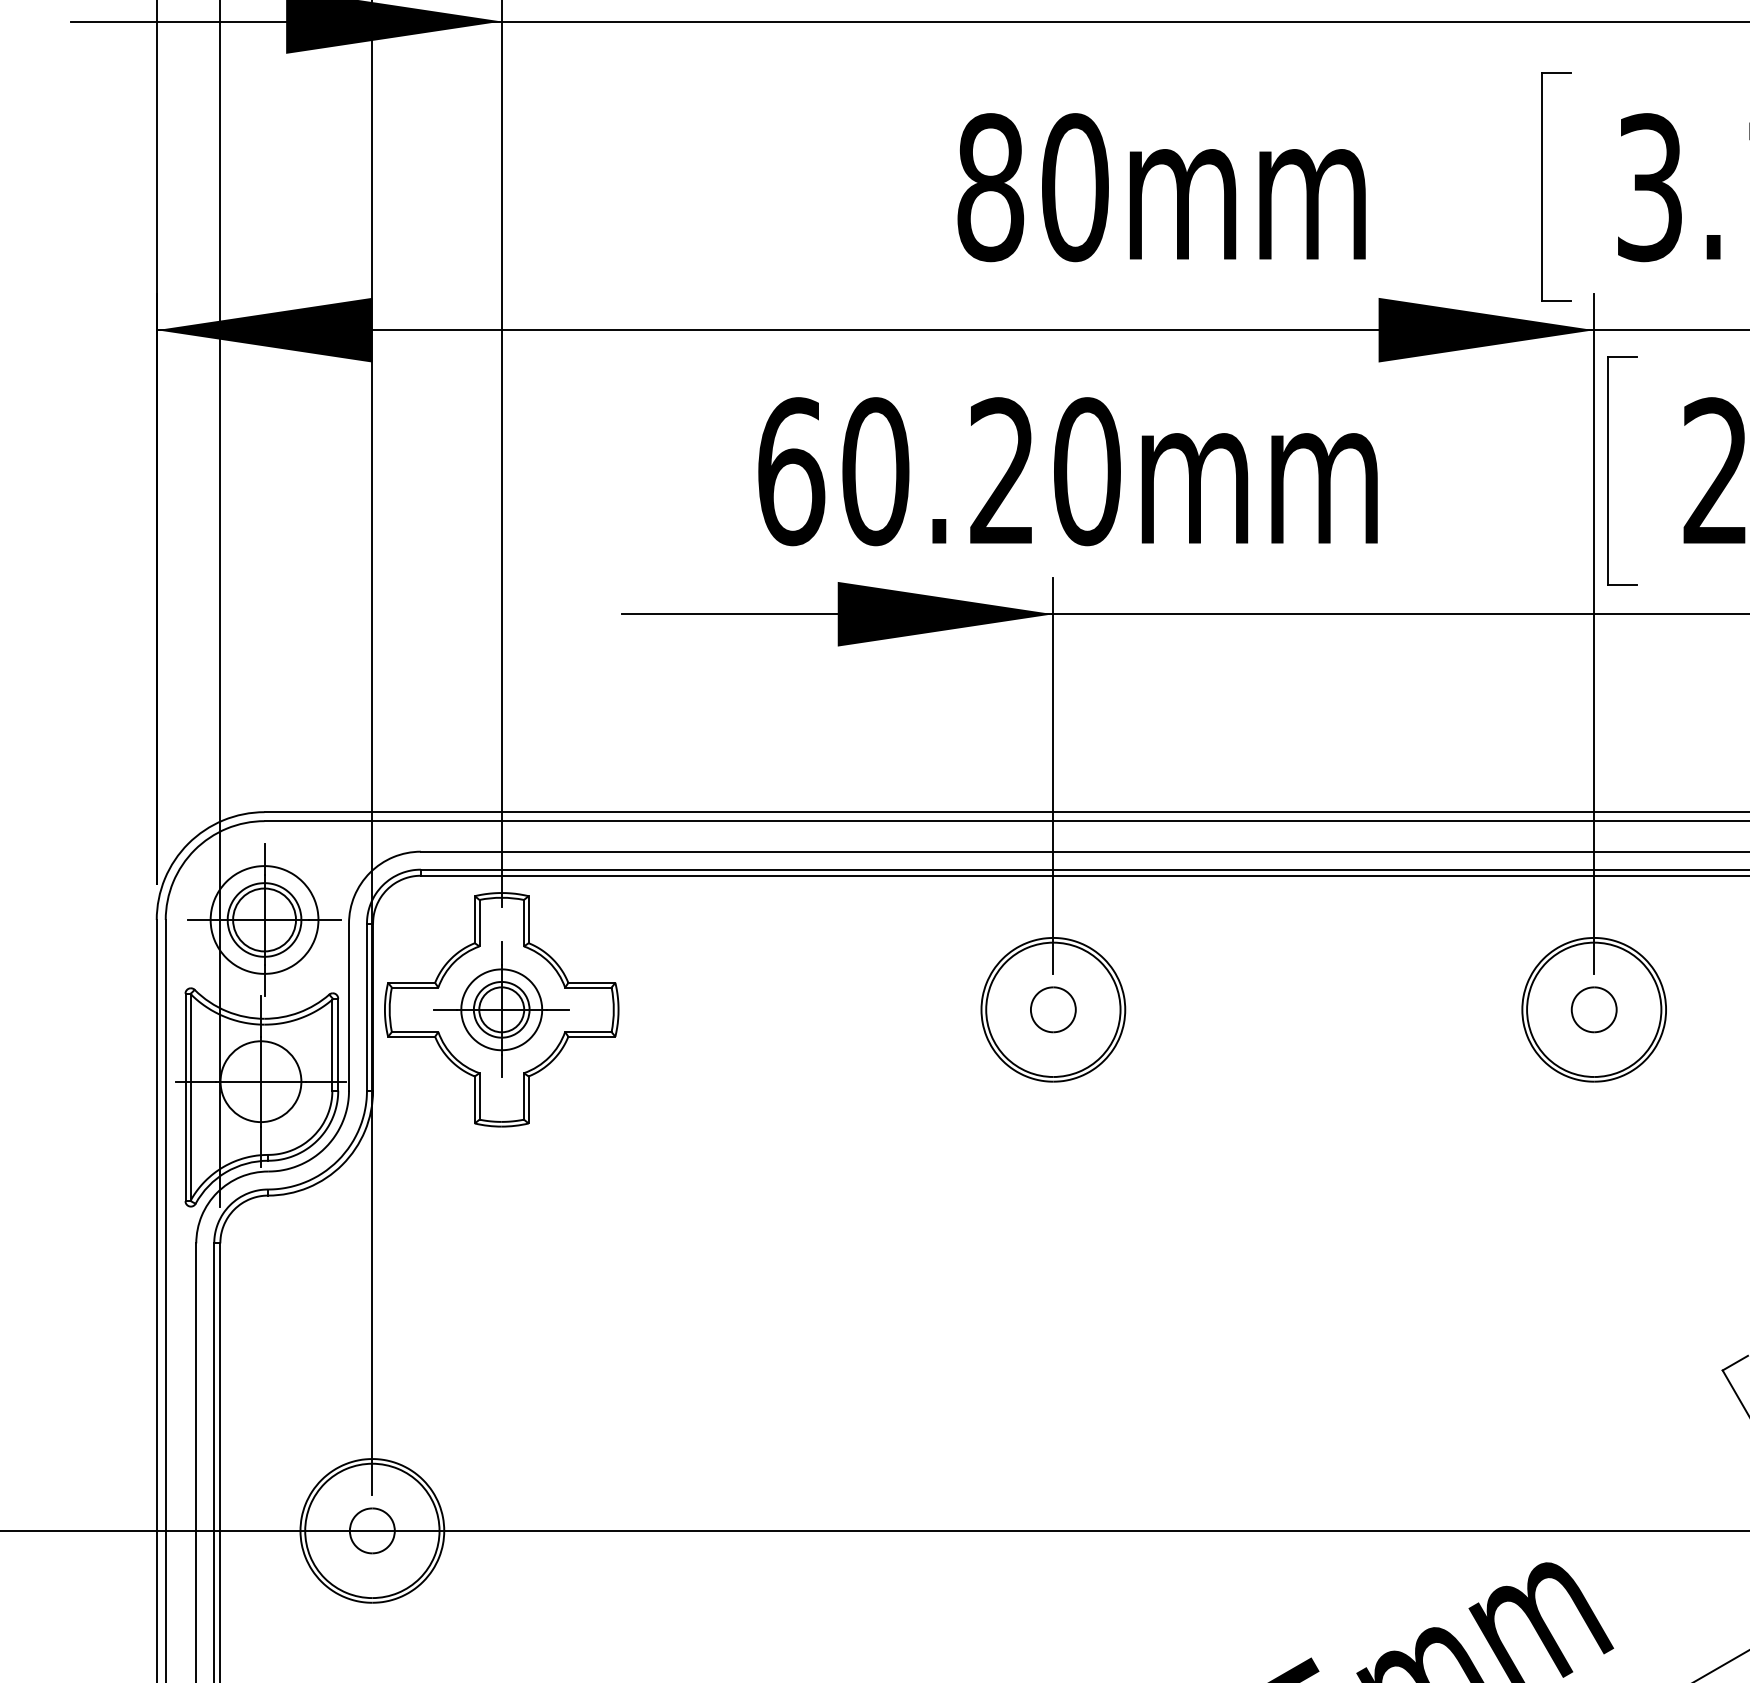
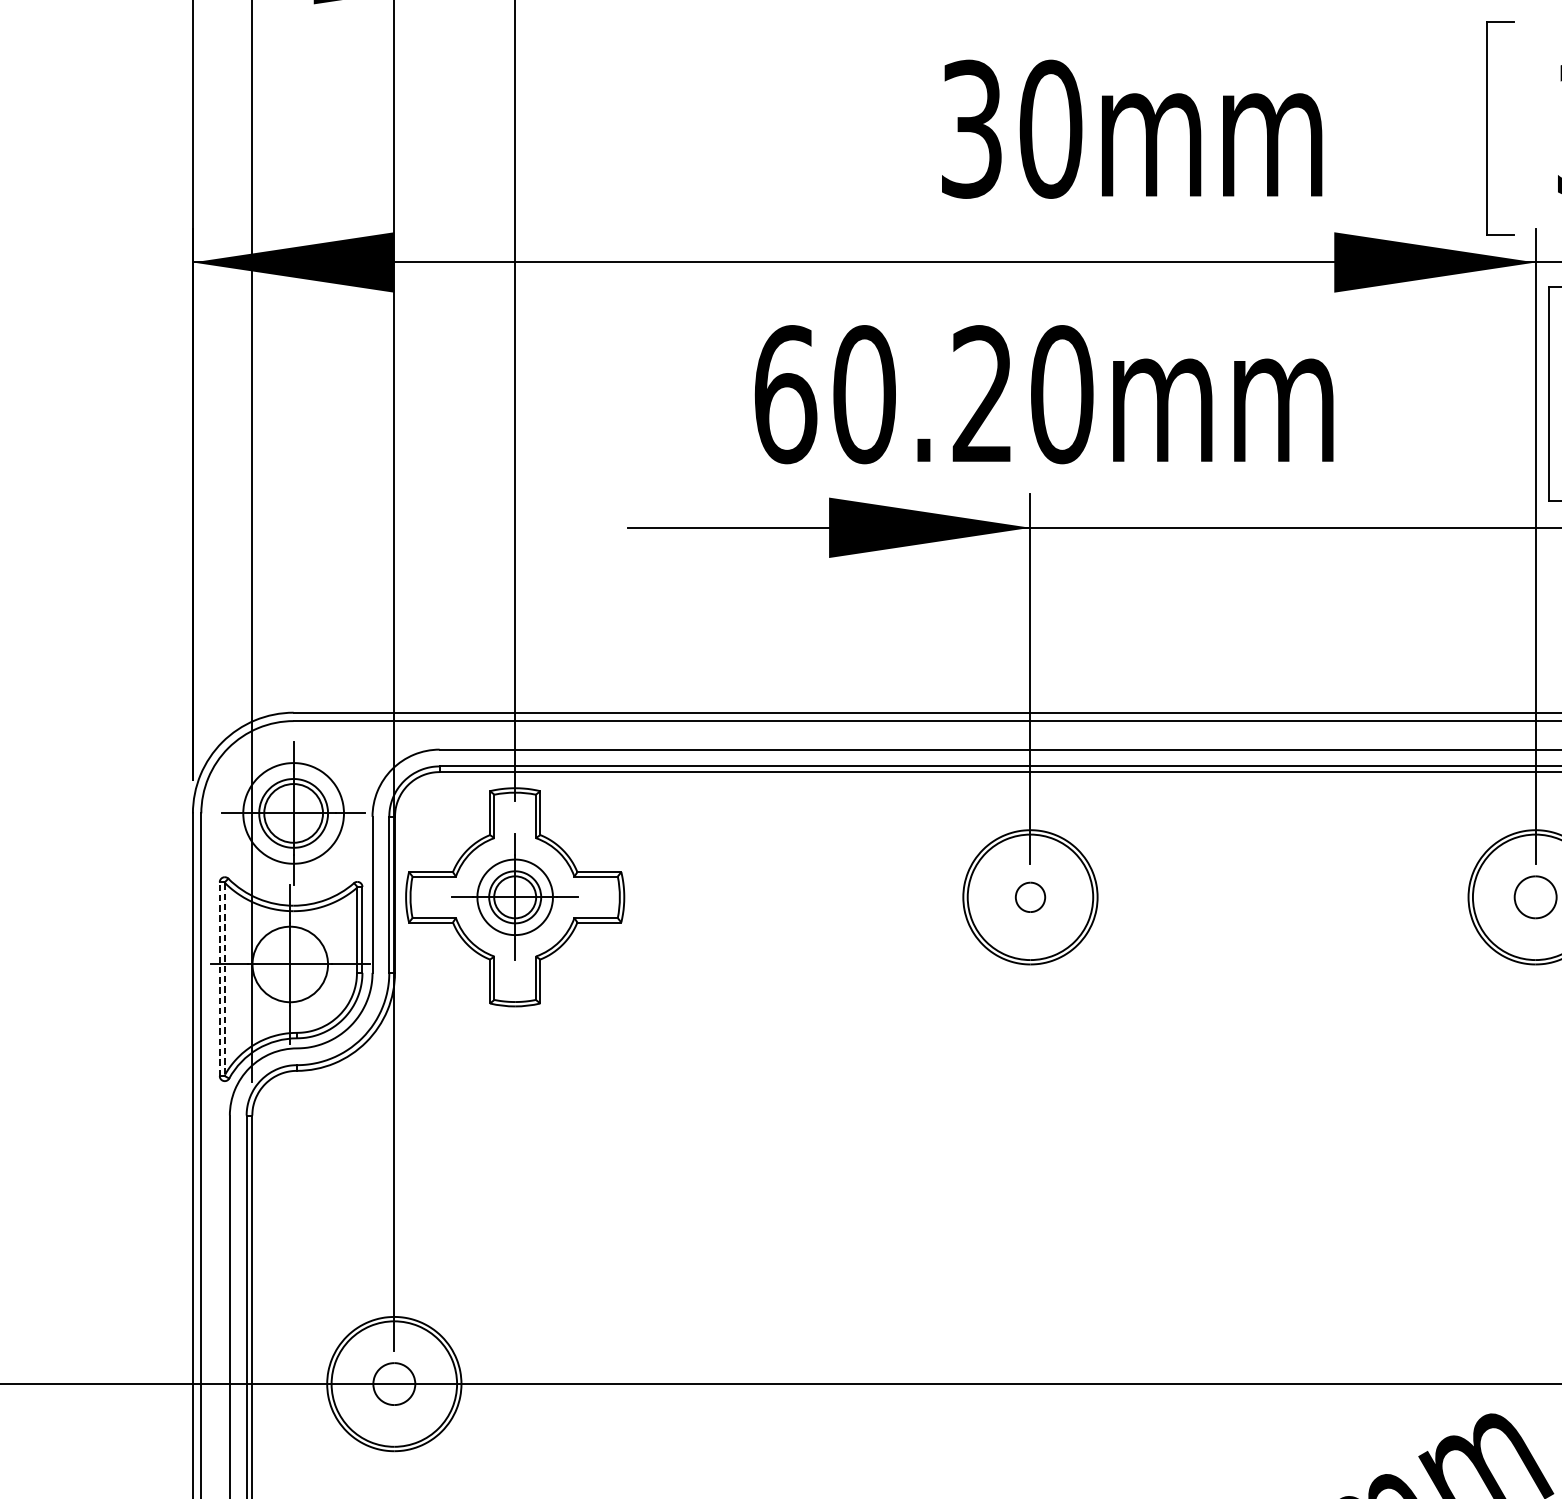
text: (990, 187) -> (971, 129), 80mm -> 30mm
part: (1053, 1009) -> (1030, 897), size x0.7
line: (185, 1097) -> (219, 979), solid -> dashed
line: (191, 1097) -> (225, 979), solid -> dashed

